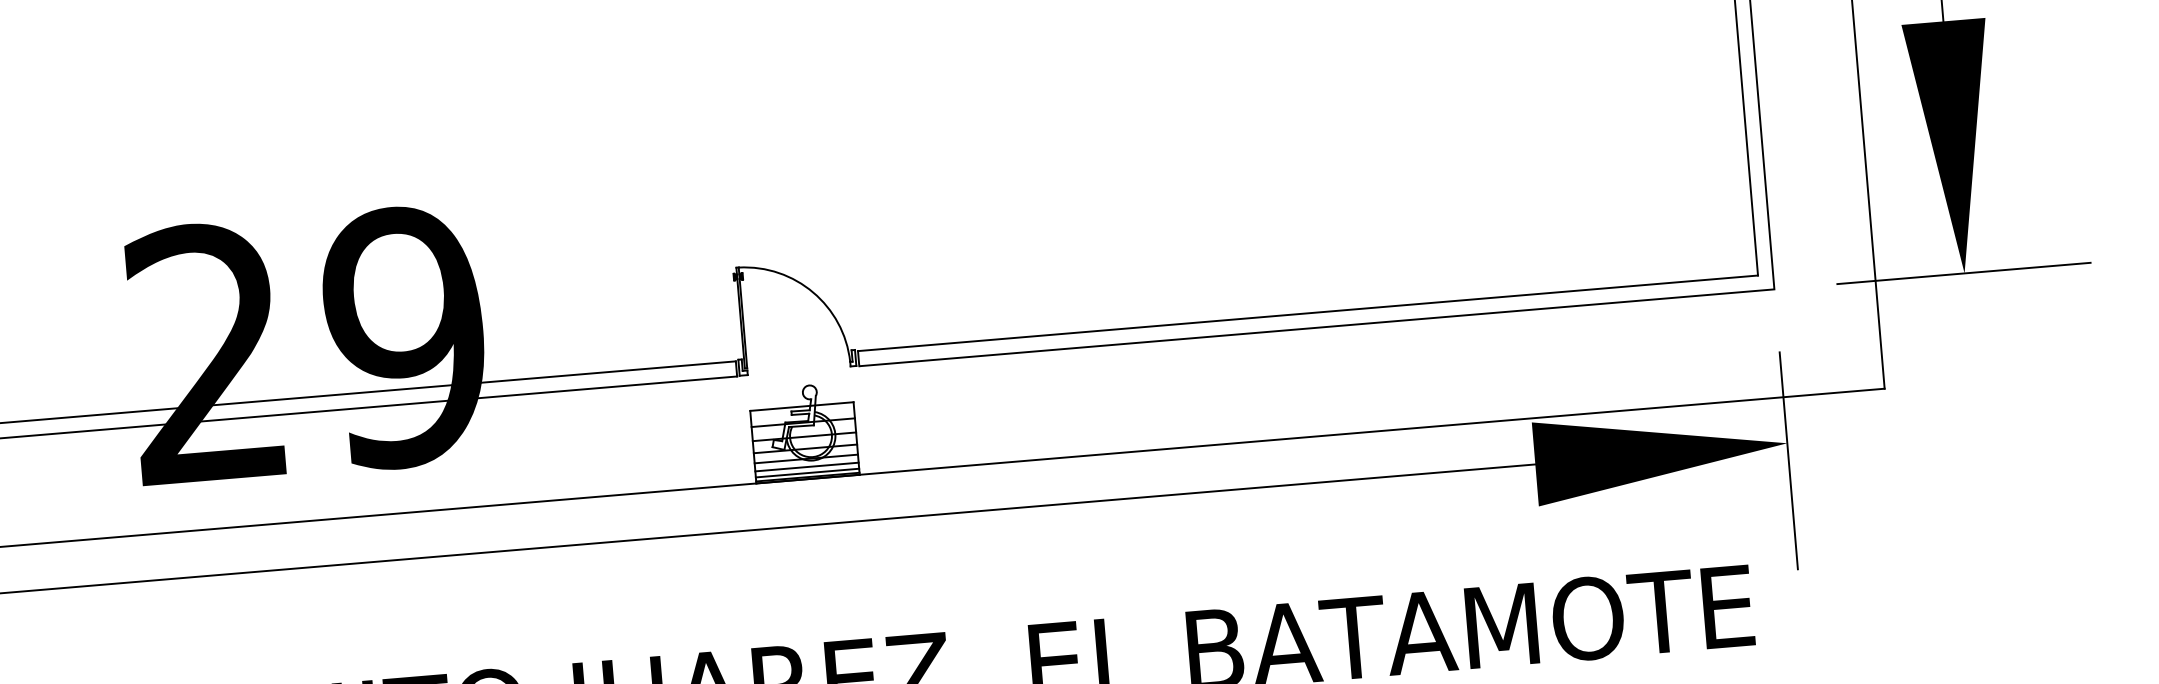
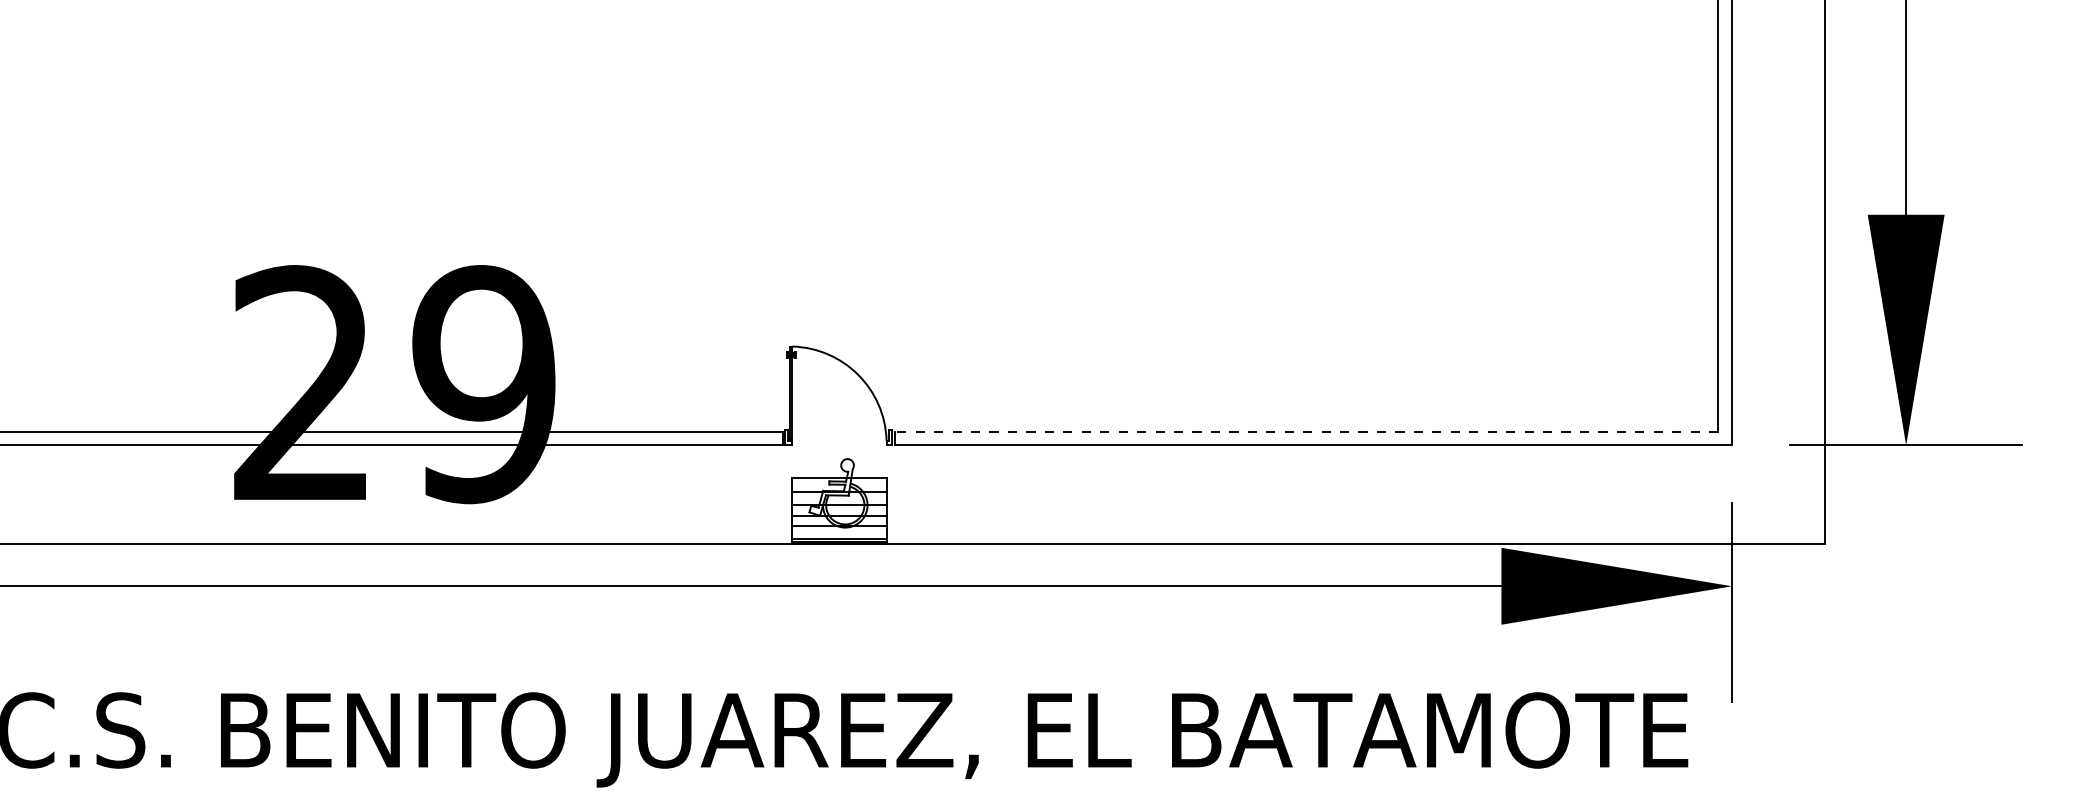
line: (1308, 313) -> (1306, 431), solid -> dashed
line: (807, 467) -> (839, 533), removed

